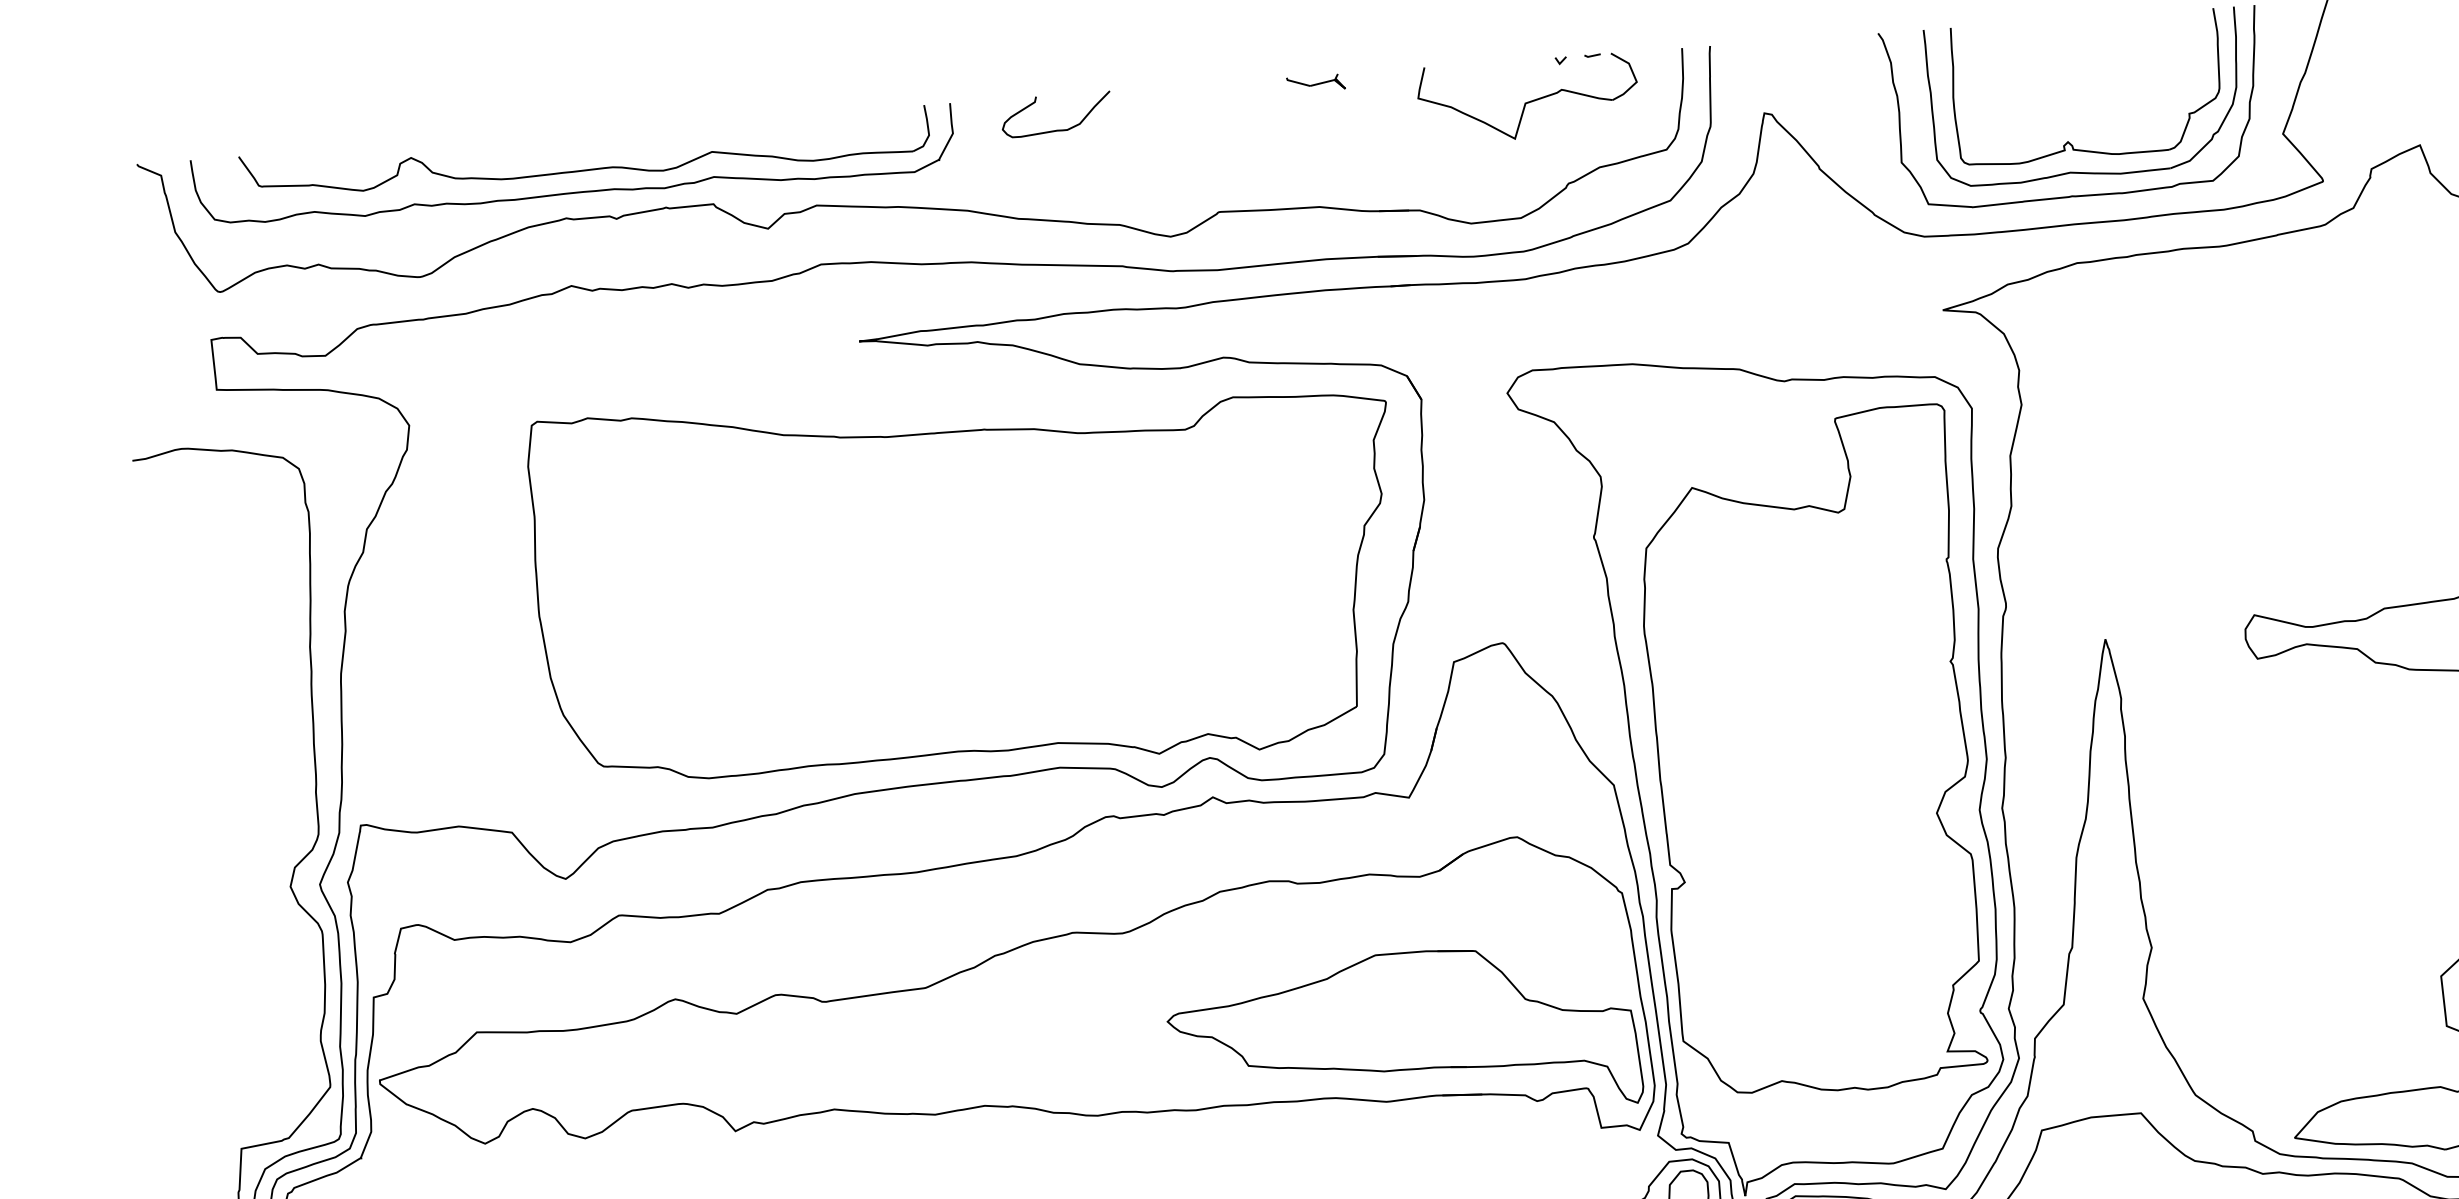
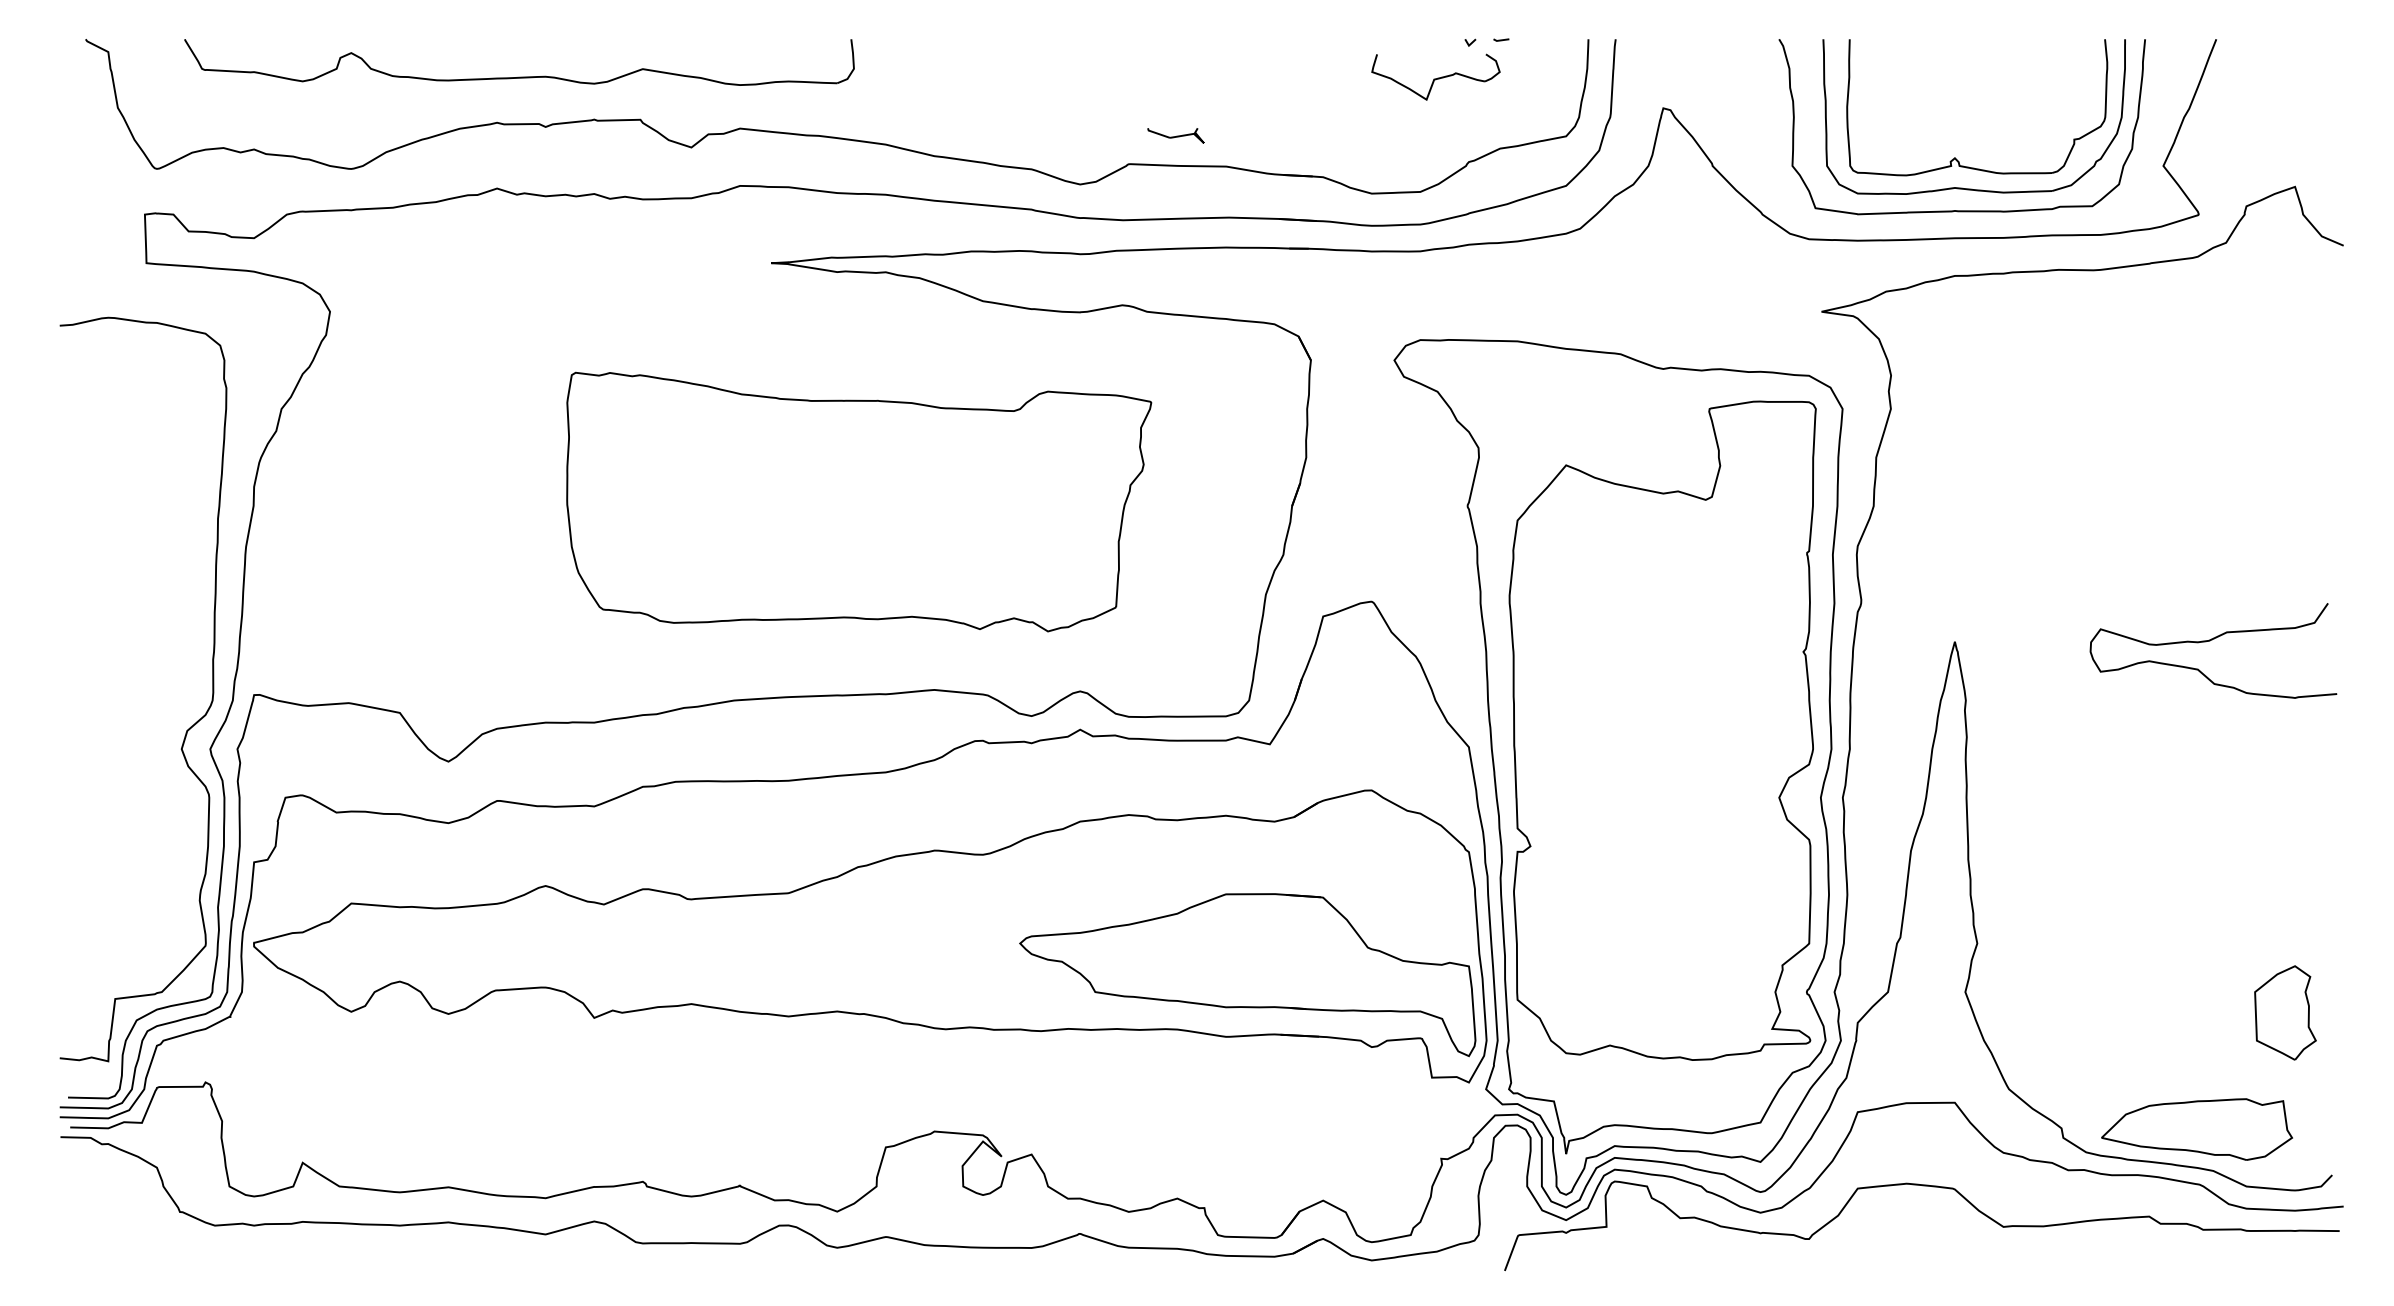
part: (1315, 83) -> (1175, 135), moved
part: (1527, 98) -> (1435, 76), size x0.6
curve: (1057, 129) -> (978, 72), removed
curve: (575, 191) -> (507, 97), removed
part: (968, 579) -> (859, 501), size x0.7

